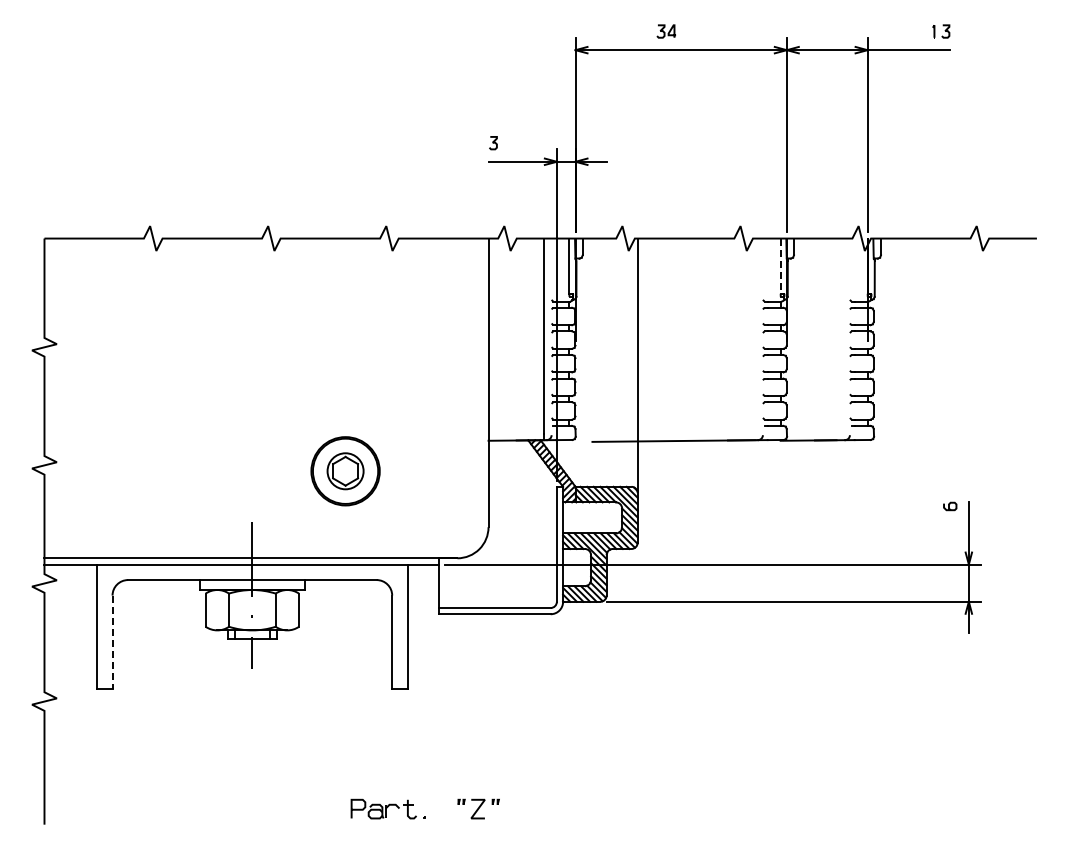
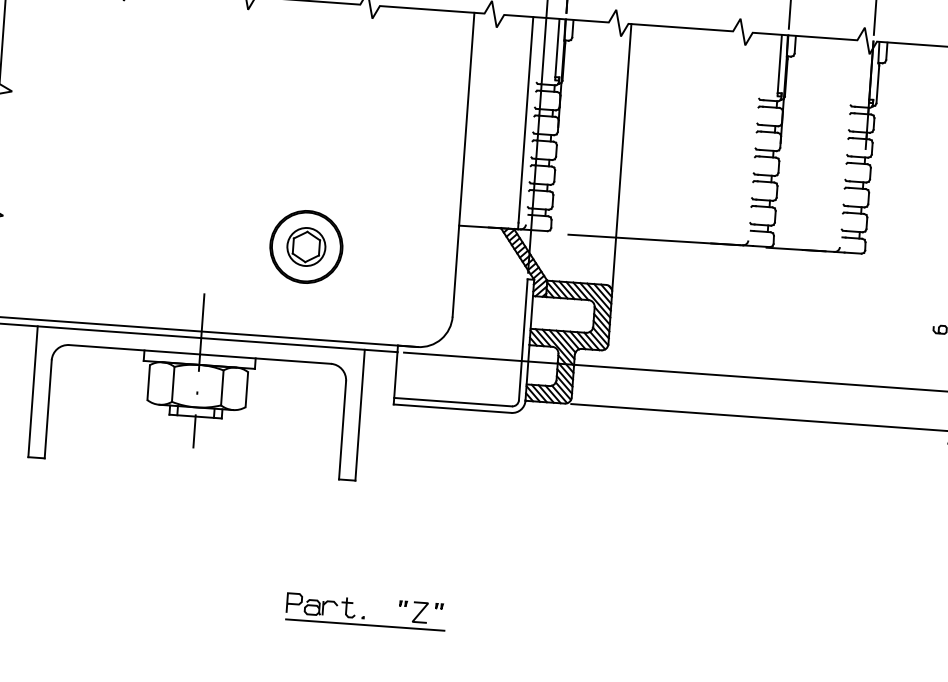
line: (780, 266) -> (779, 64), dashed -> solid
line: (112, 642) -> (48, 409), dashed -> solid
line: (426, 824) -> (364, 624), added

